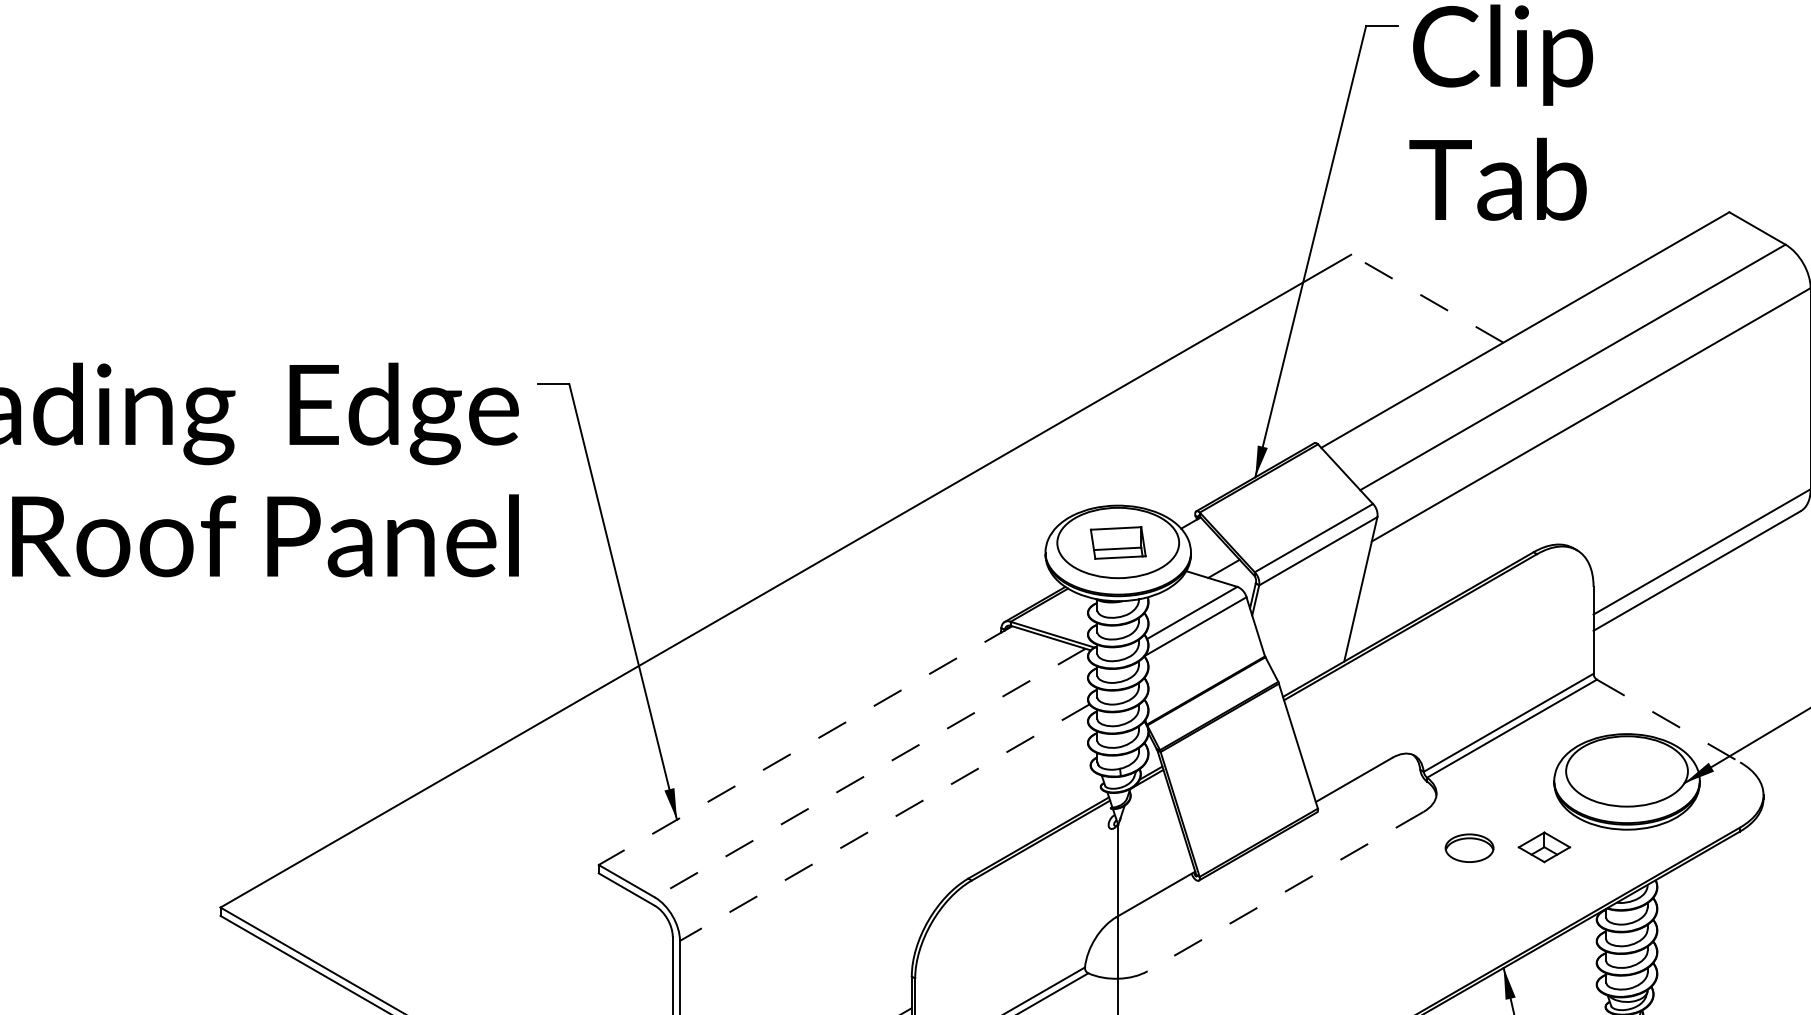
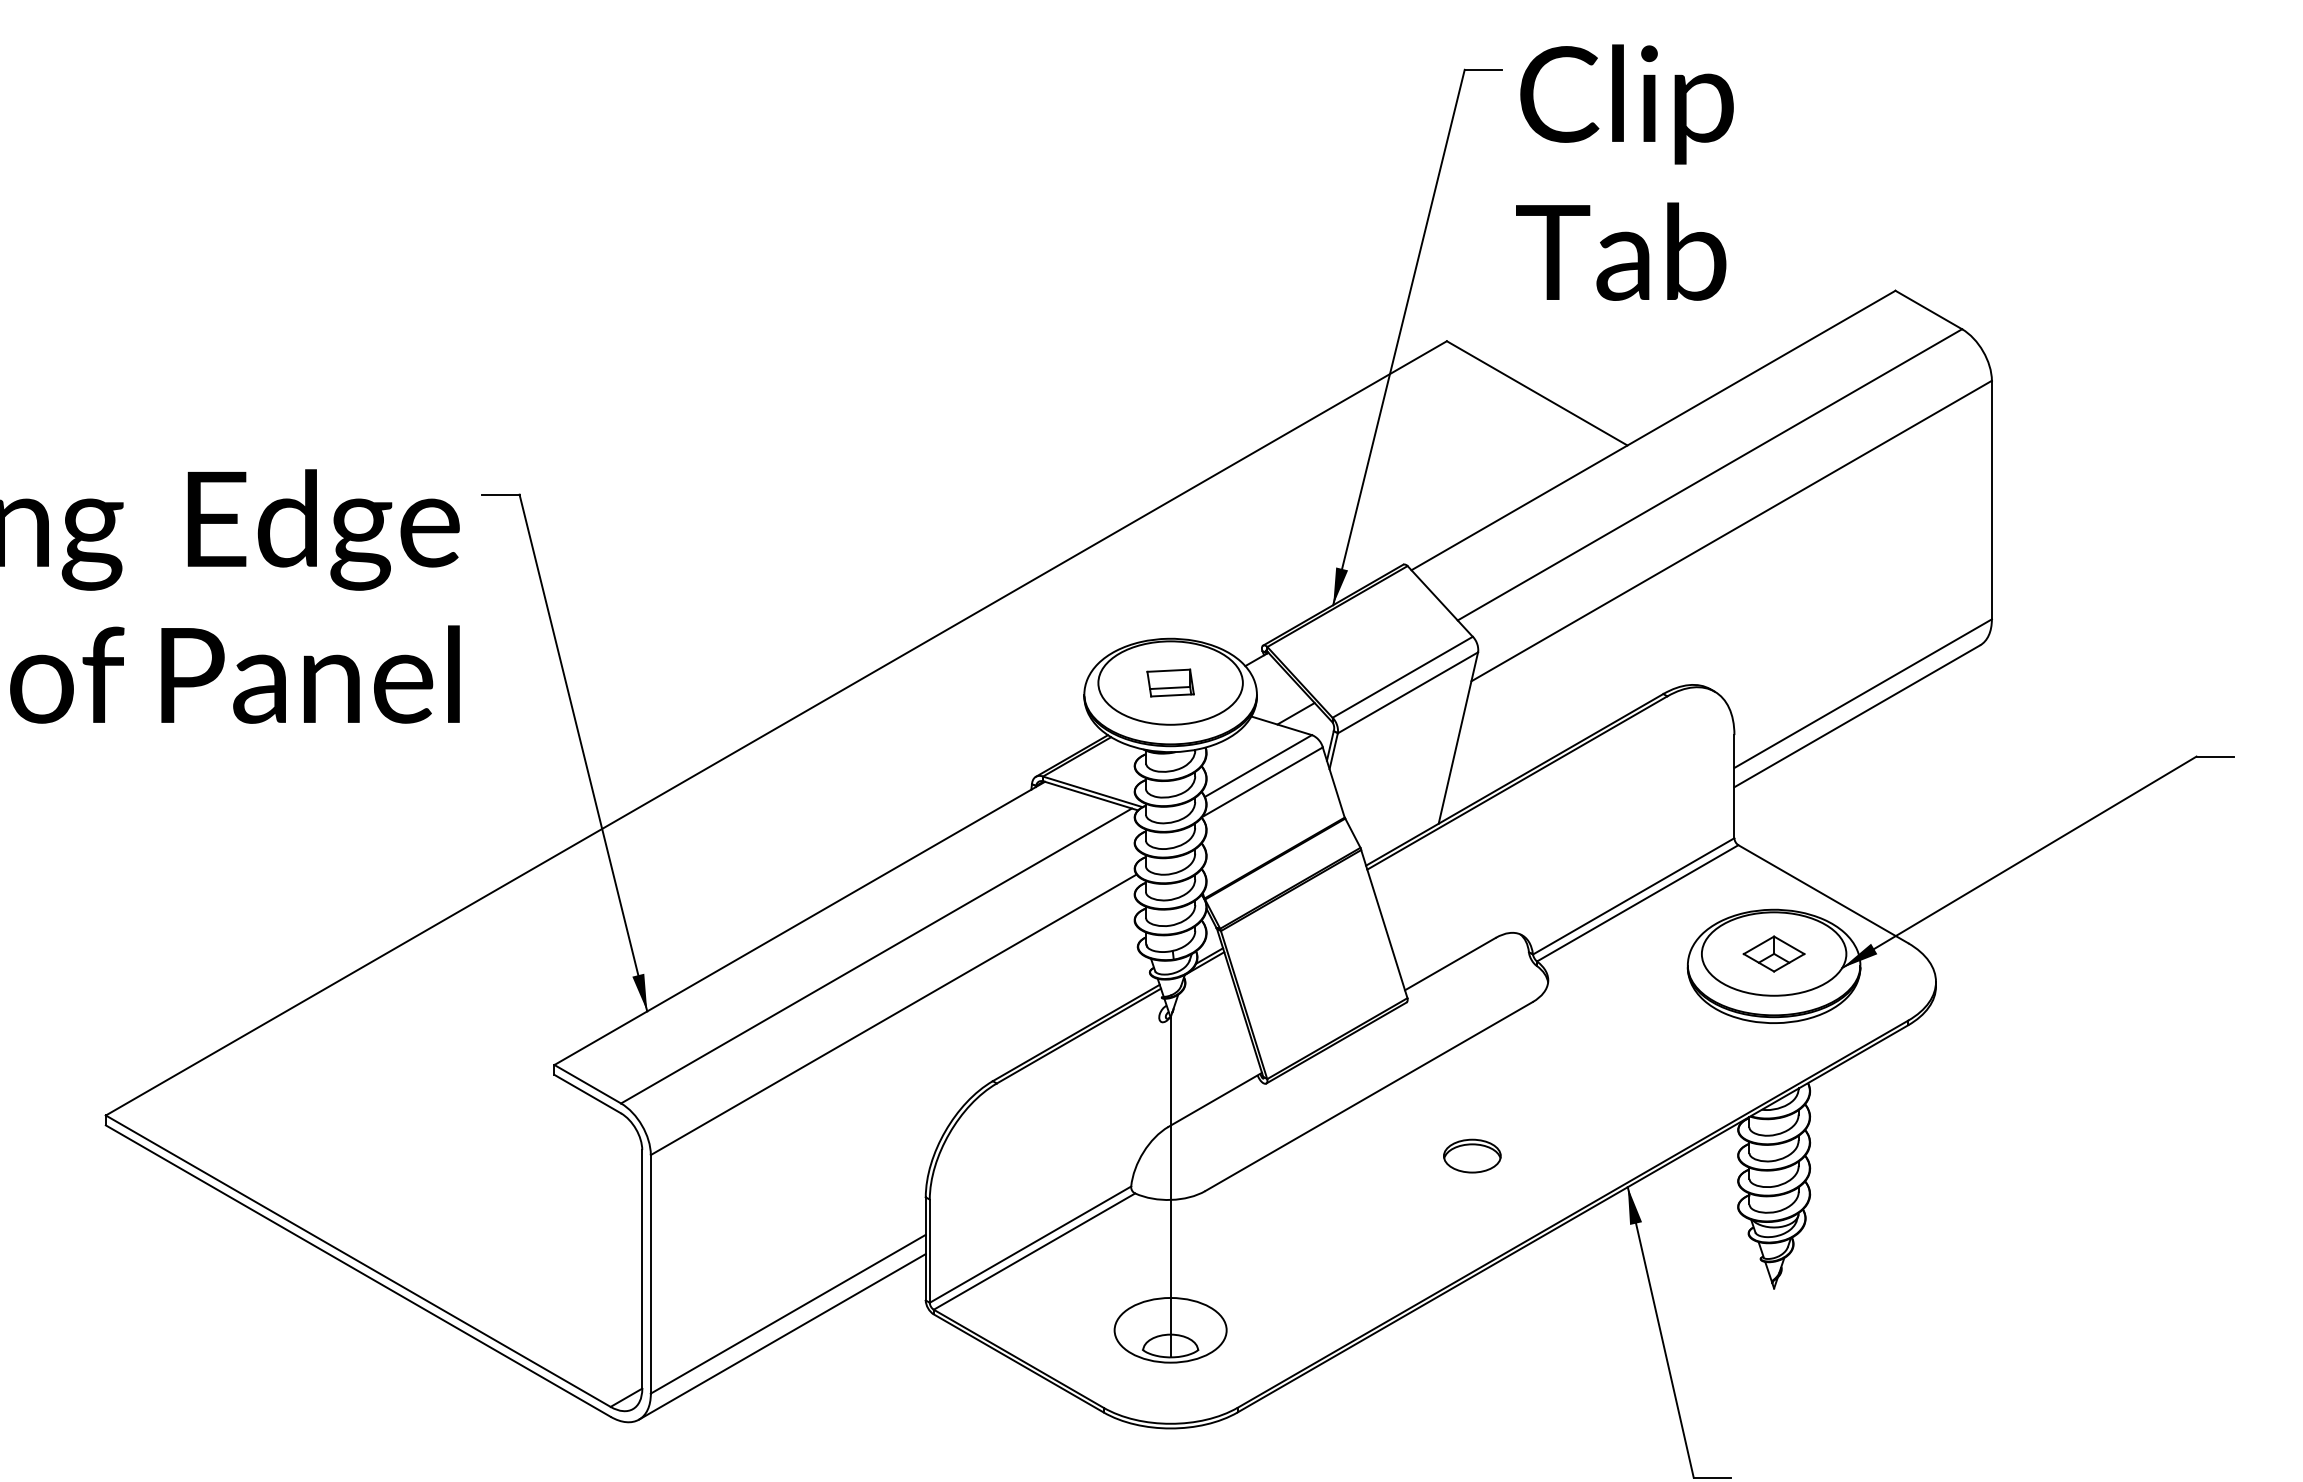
line: (1426, 298) -> (1536, 393), dashed -> solid
part: (1118, 542) -> (1170, 682), size x0.71
line: (1668, 721) -> (1823, 894), dashed -> solid
line: (805, 745) -> (799, 923), dashed -> solid
line: (870, 773) -> (876, 956), dashed -> solid
line: (884, 823) -> (893, 1015), dashed -> solid
part: (1543, 846) -> (1773, 953), moved
part: (1469, 847) -> (1472, 1155), moved
line: (1285, 891) -> (1369, 1096), dashed -> solid

